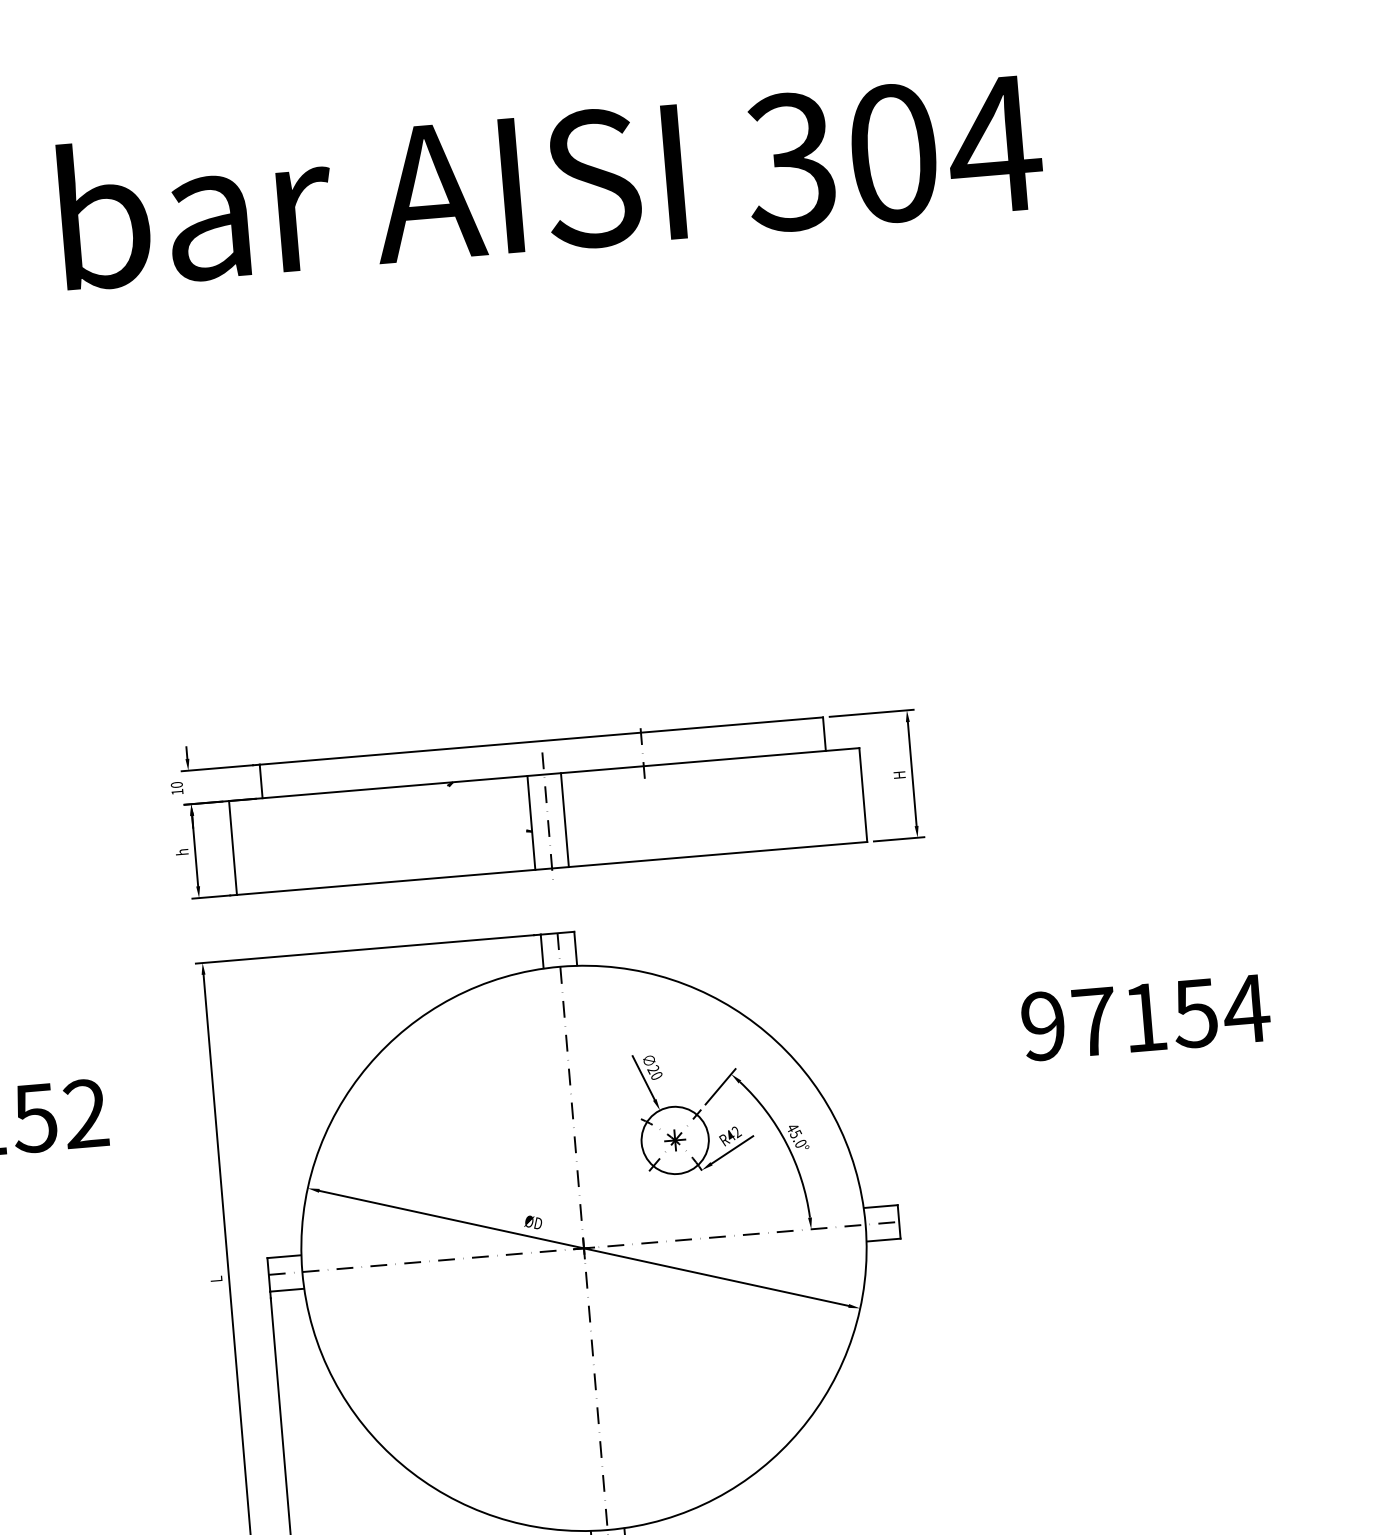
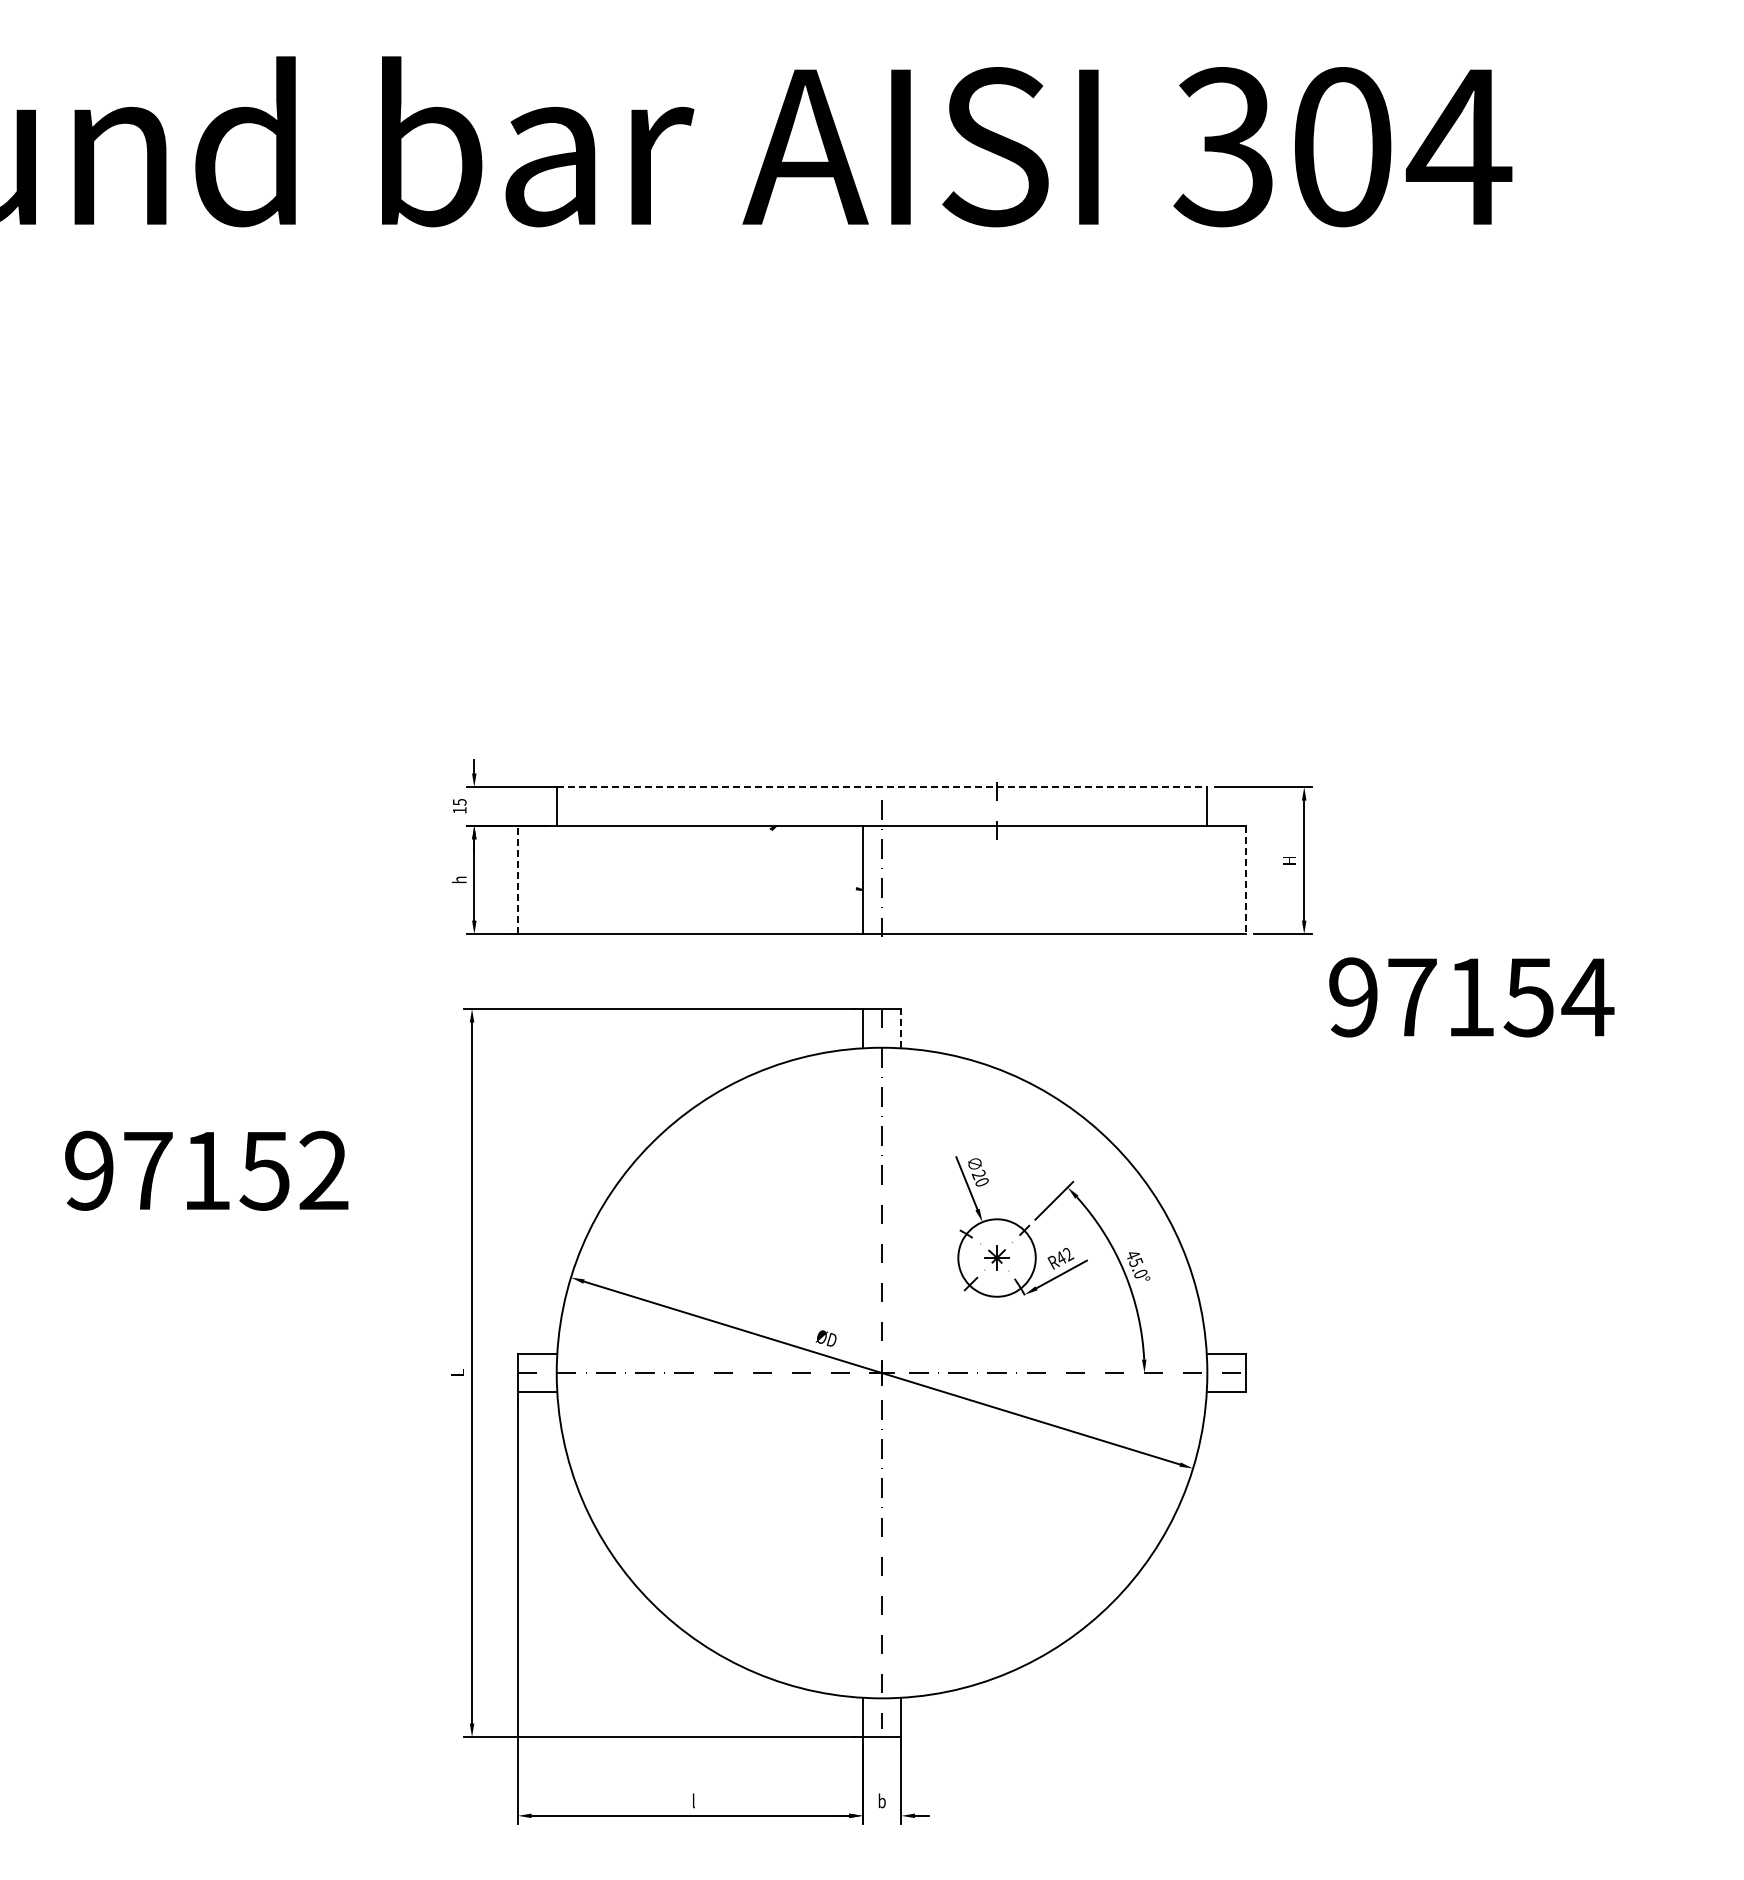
line: (541, 741) -> (882, 787), solid -> dashed
text: (176, 785) -> (459, 802), 10 -> 15
line: (863, 795) -> (1246, 880), solid -> dashed
line: (564, 819) -> (901, 879), removed
line: (233, 847) -> (518, 879), solid -> dashed
line: (575, 947) -> (901, 1027), solid -> dashed
text: (1145, 1017) -> (1471, 997), moved

